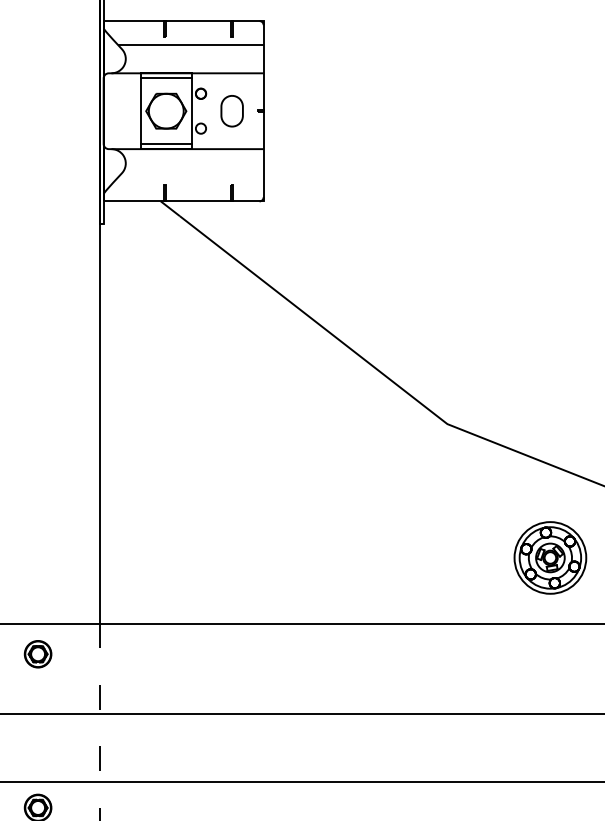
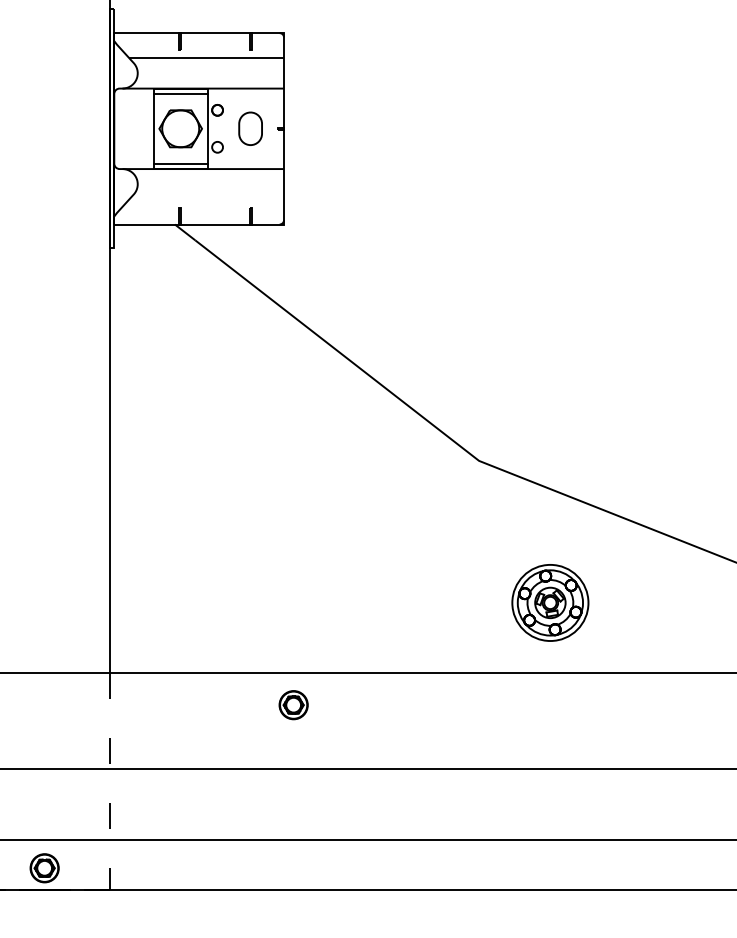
part: (550, 557) -> (550, 602), moved
part: (37, 654) -> (293, 705), moved

